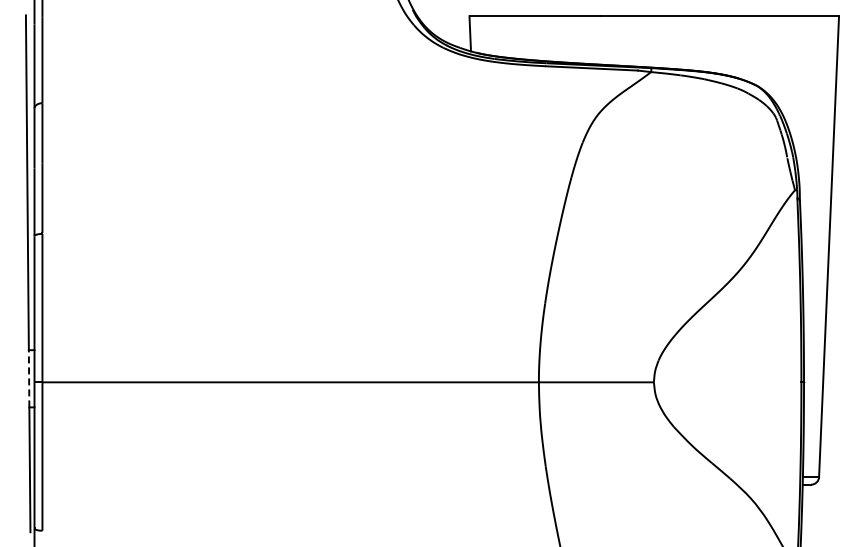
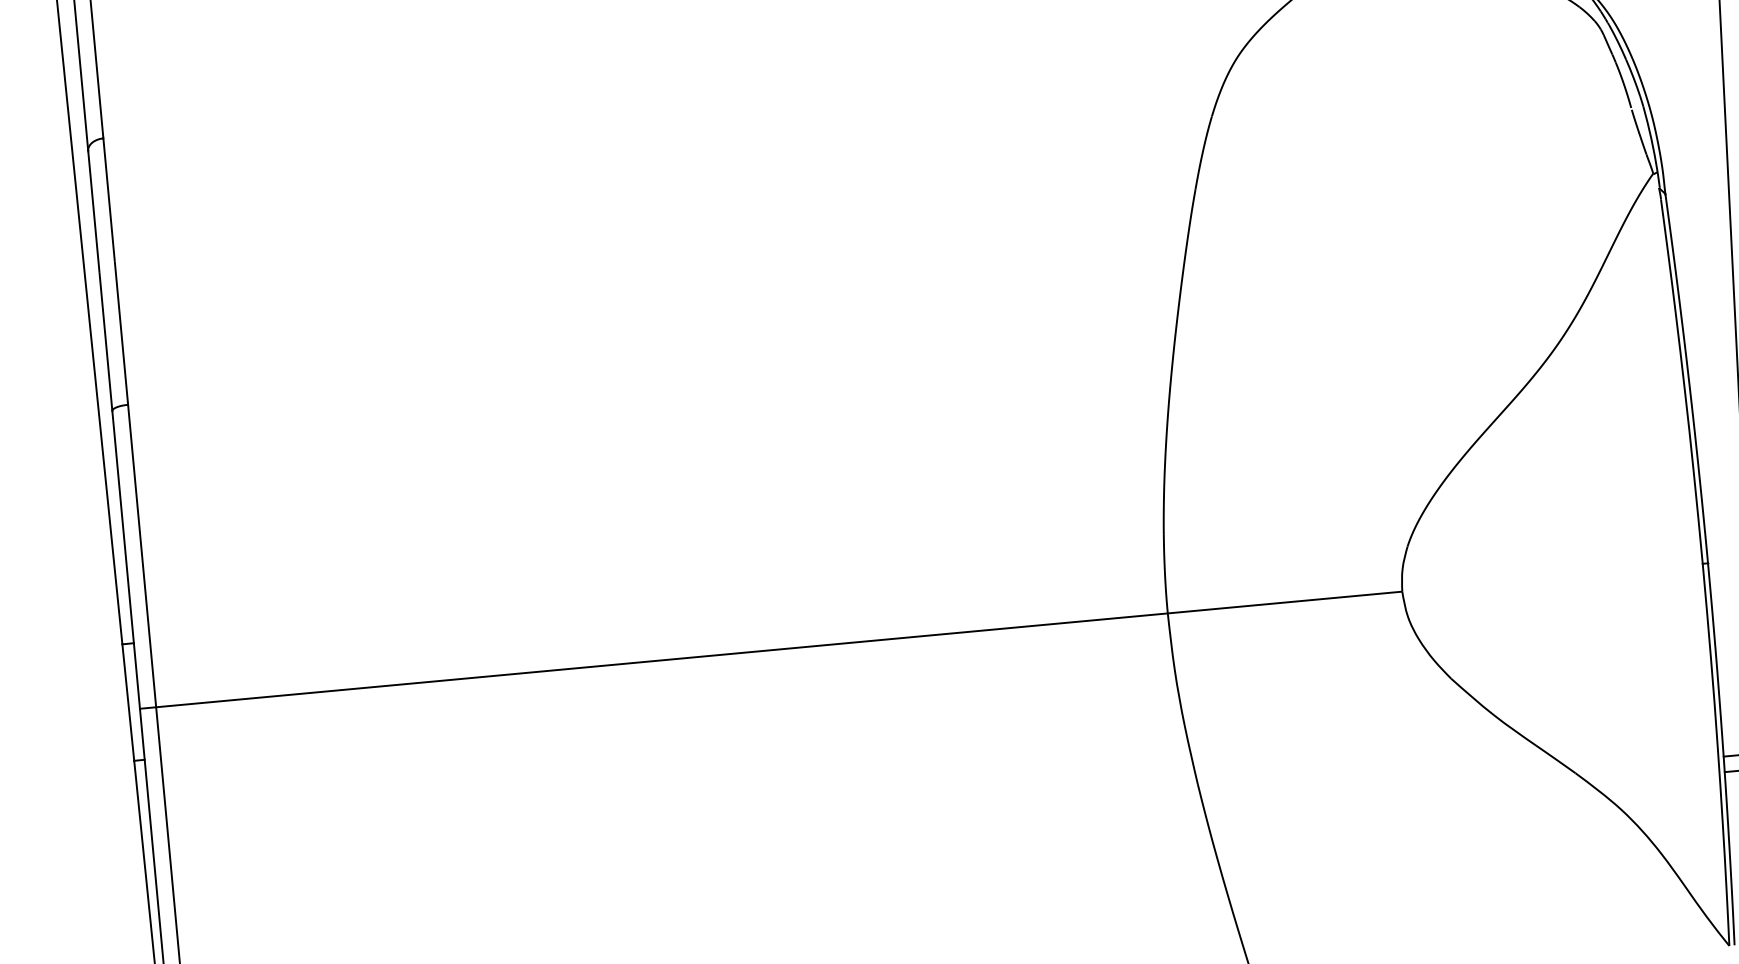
line: (29, 378) -> (129, 701), dashed -> solid

